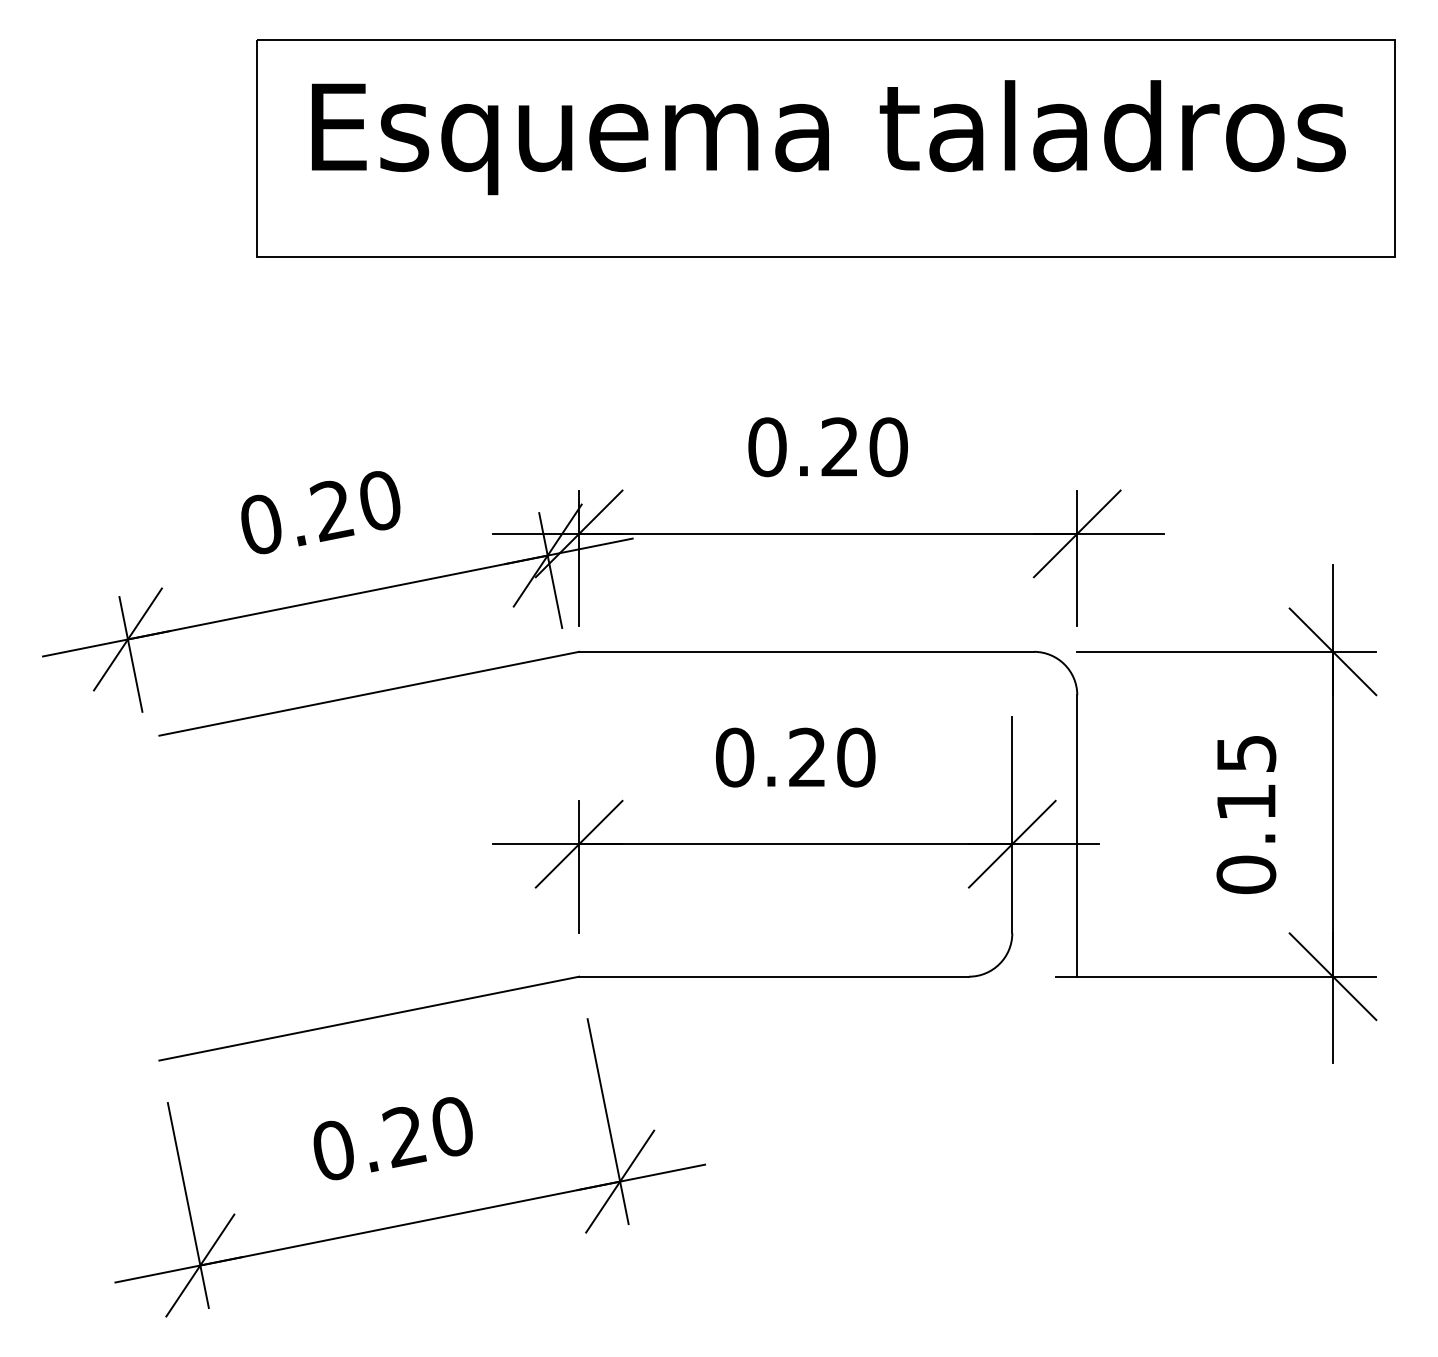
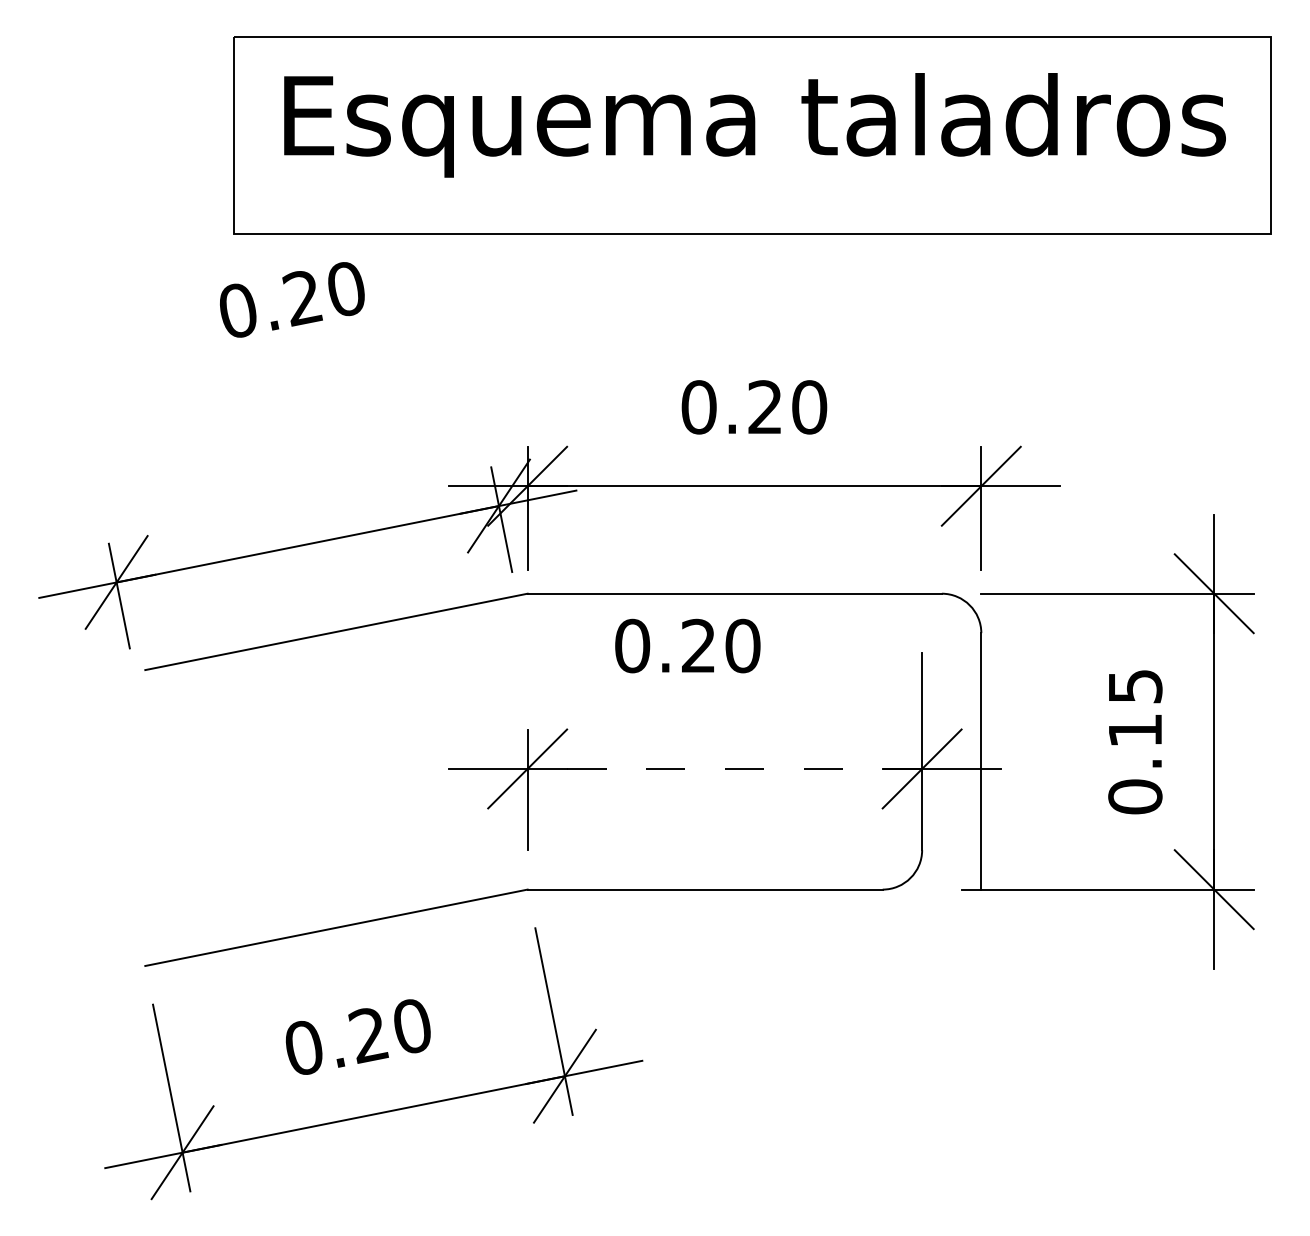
text: (321, 512) -> (292, 299), moved
text: (795, 756) -> (687, 645), moved
line: (795, 843) -> (724, 768), solid -> dashed

